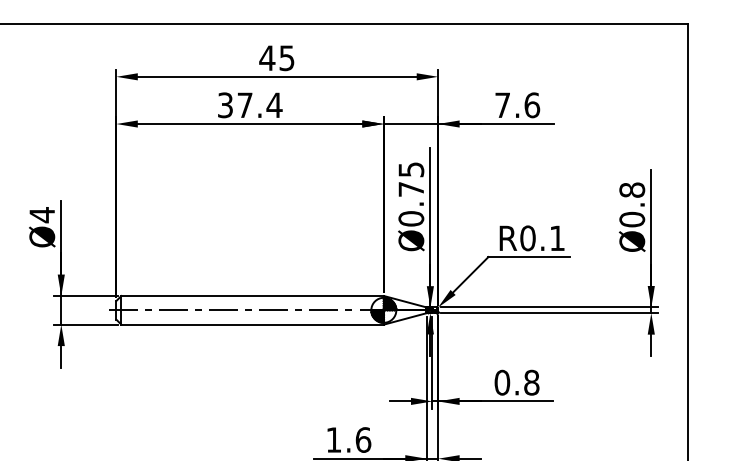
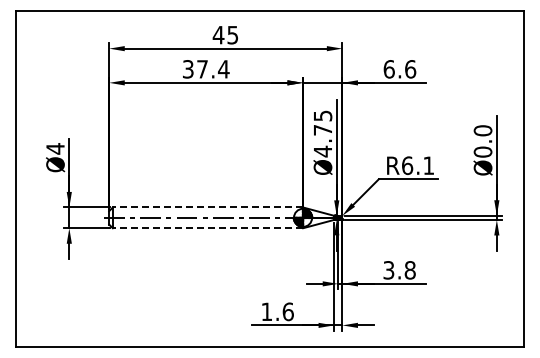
text: (501, 105) -> (388, 69), 7.6 -> 6.6
text: (632, 189) -> (483, 130), Ø0.8 -> Ø0.0
text: (410, 218) -> (322, 151), Ø0.75 -> Ø4.75
text: (527, 238) -> (407, 165), R0.1 -> R6.1
line: (251, 296) -> (207, 207), solid -> dashed
line: (251, 325) -> (207, 228), solid -> dashed
text: (501, 382) -> (388, 270), 0.8 -> 3.8

